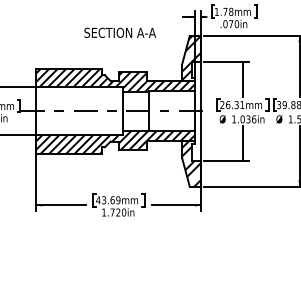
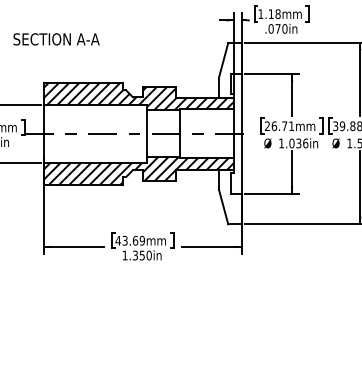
text: (224, 11) -> (270, 13), 1.78mm -> 1.18mm
text: (120, 32) -> (56, 39), moved
hatch: (191, 57) -> (230, 69), removed
text: (236, 105) -> (284, 126), 26.31mm -> 26.71mm
hatch: (191, 163) -> (230, 196), removed
text: (115, 212) -> (138, 255), 1.720in -> 1.350in

